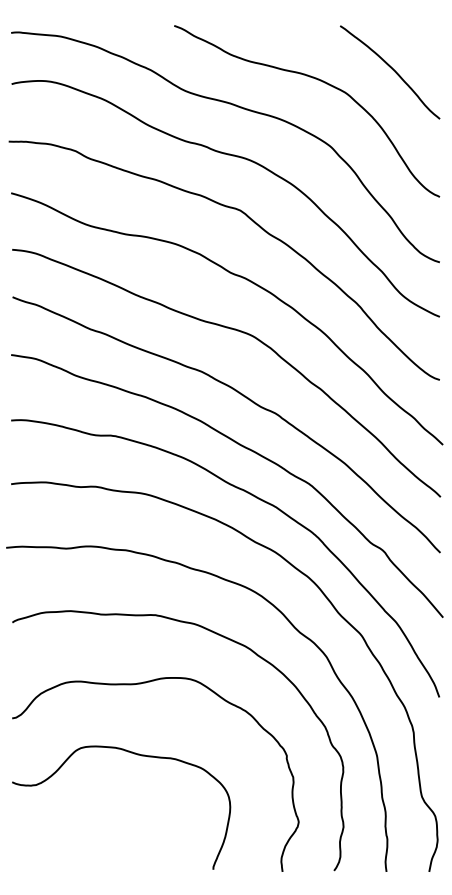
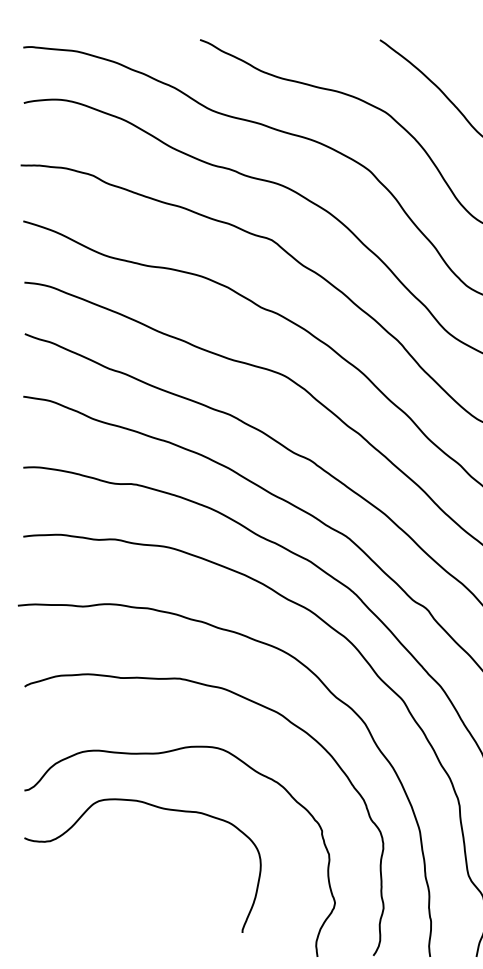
curve: (137, 755) -> (160, 809), moved

